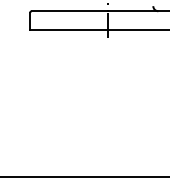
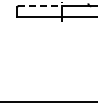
line: (70, 11) -> (40, 6), solid -> dashed

